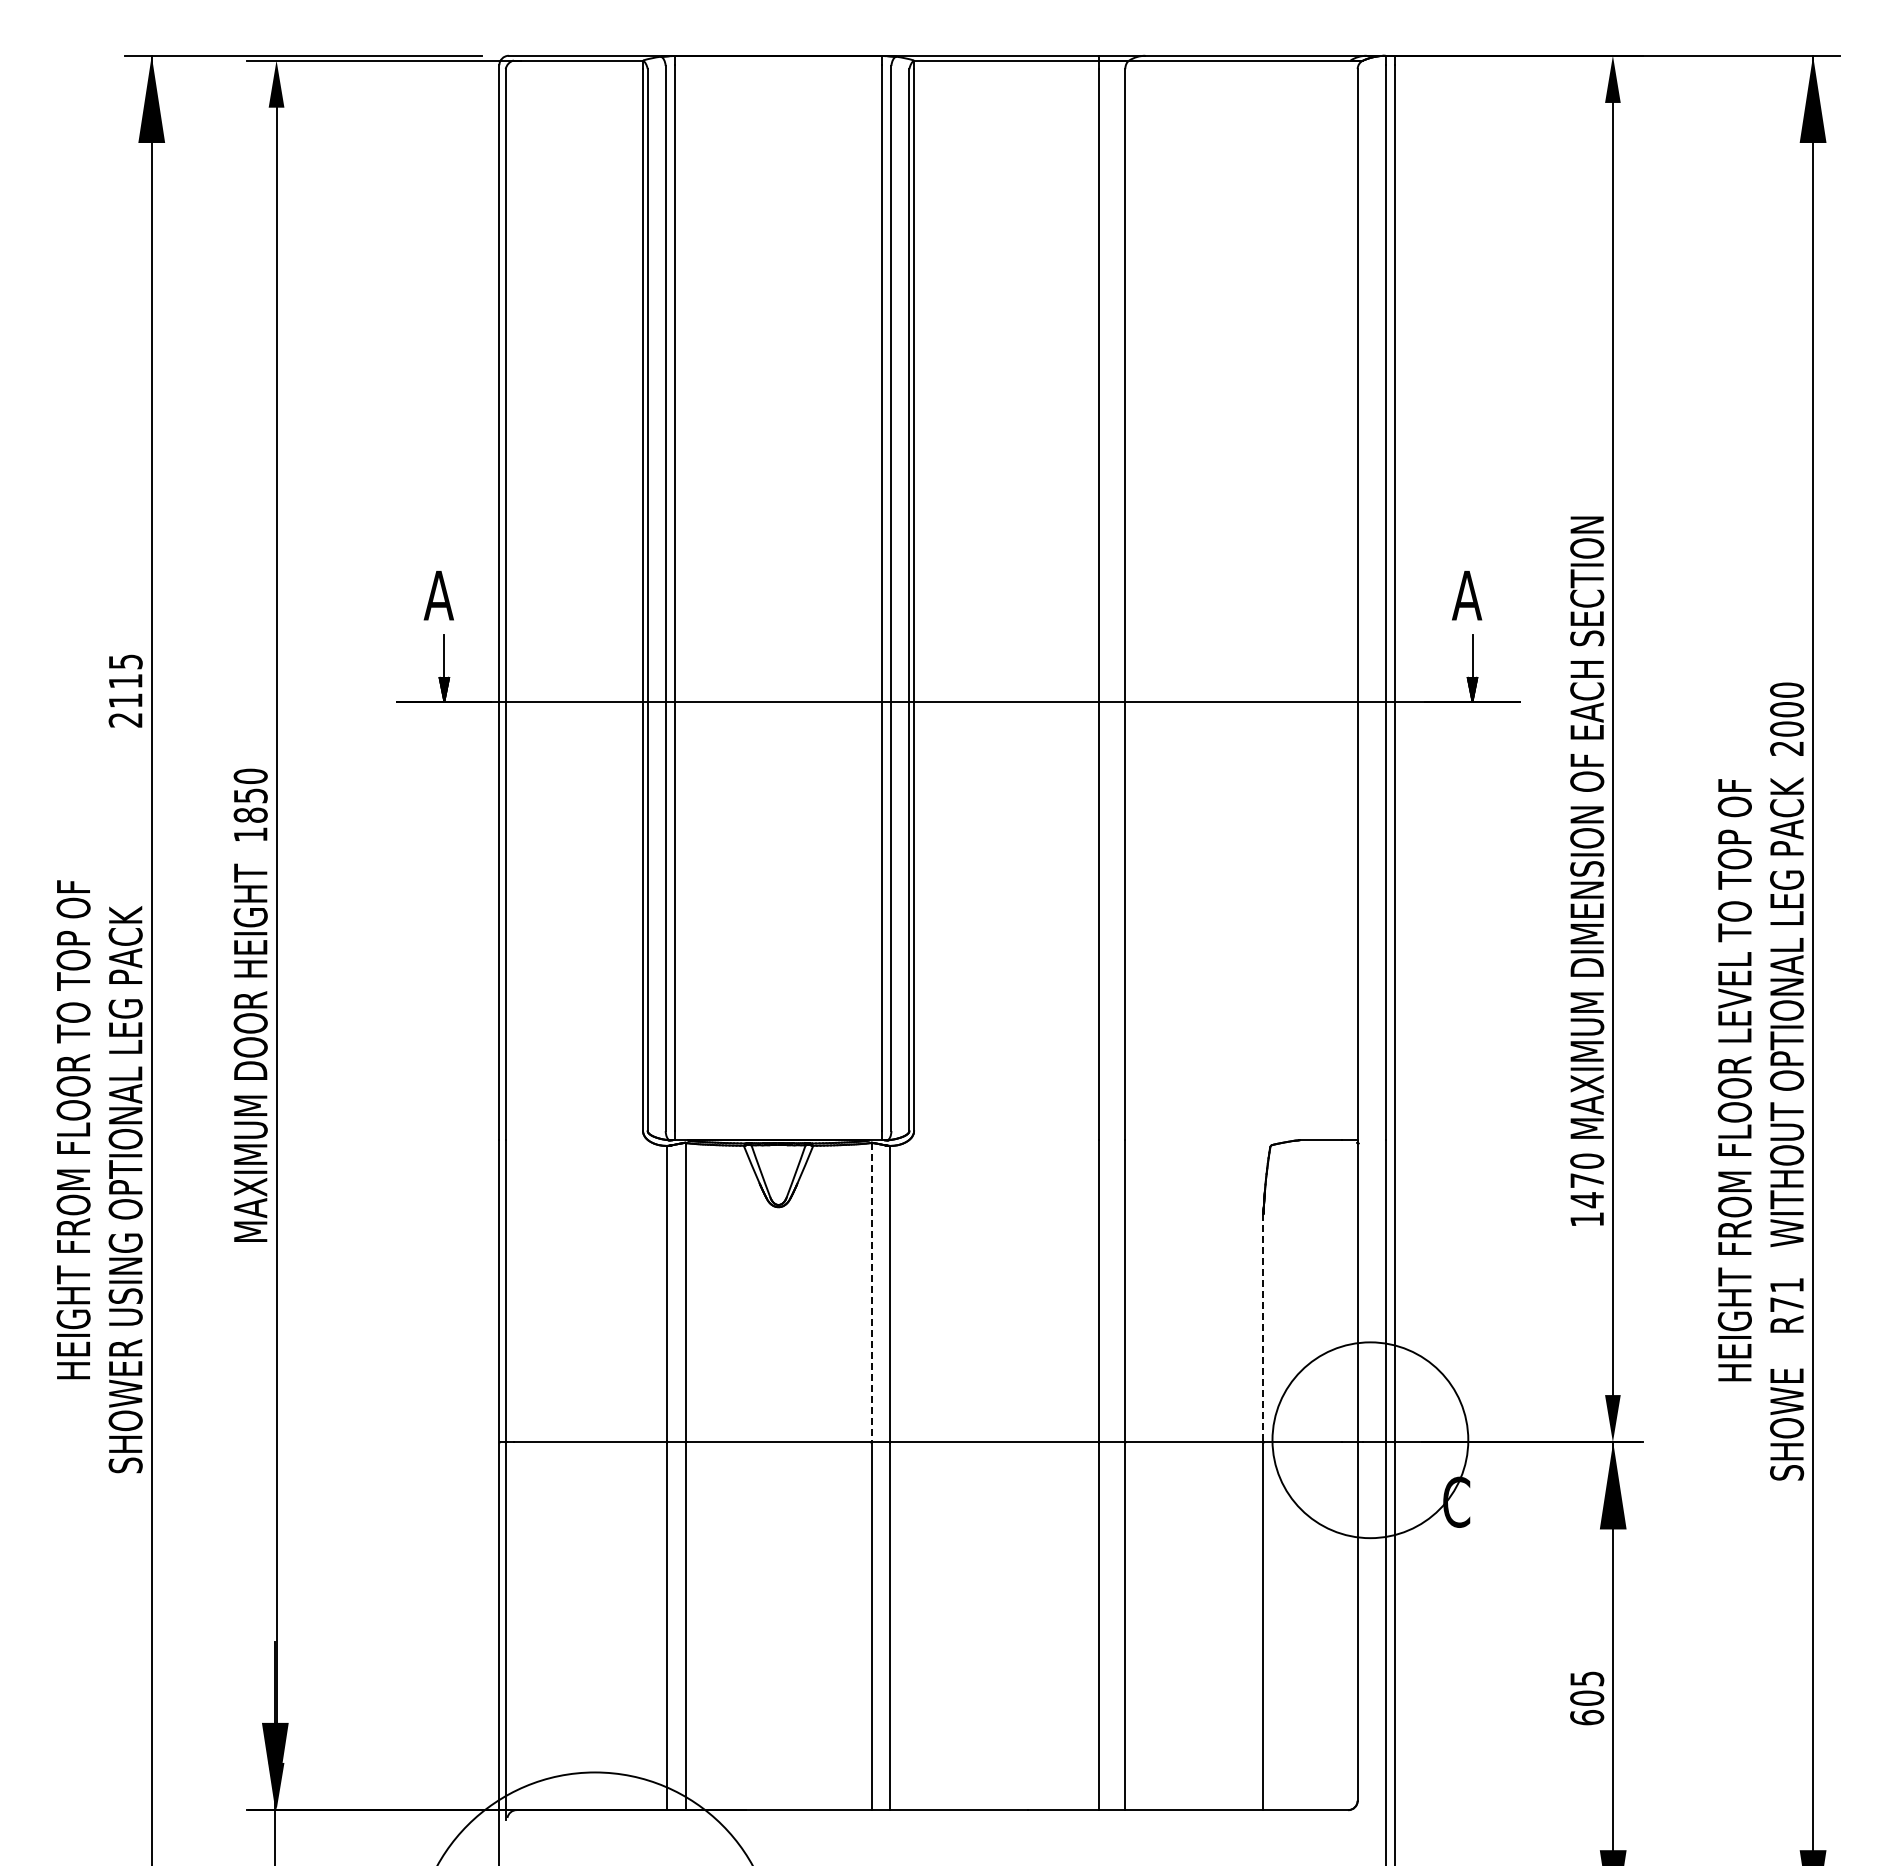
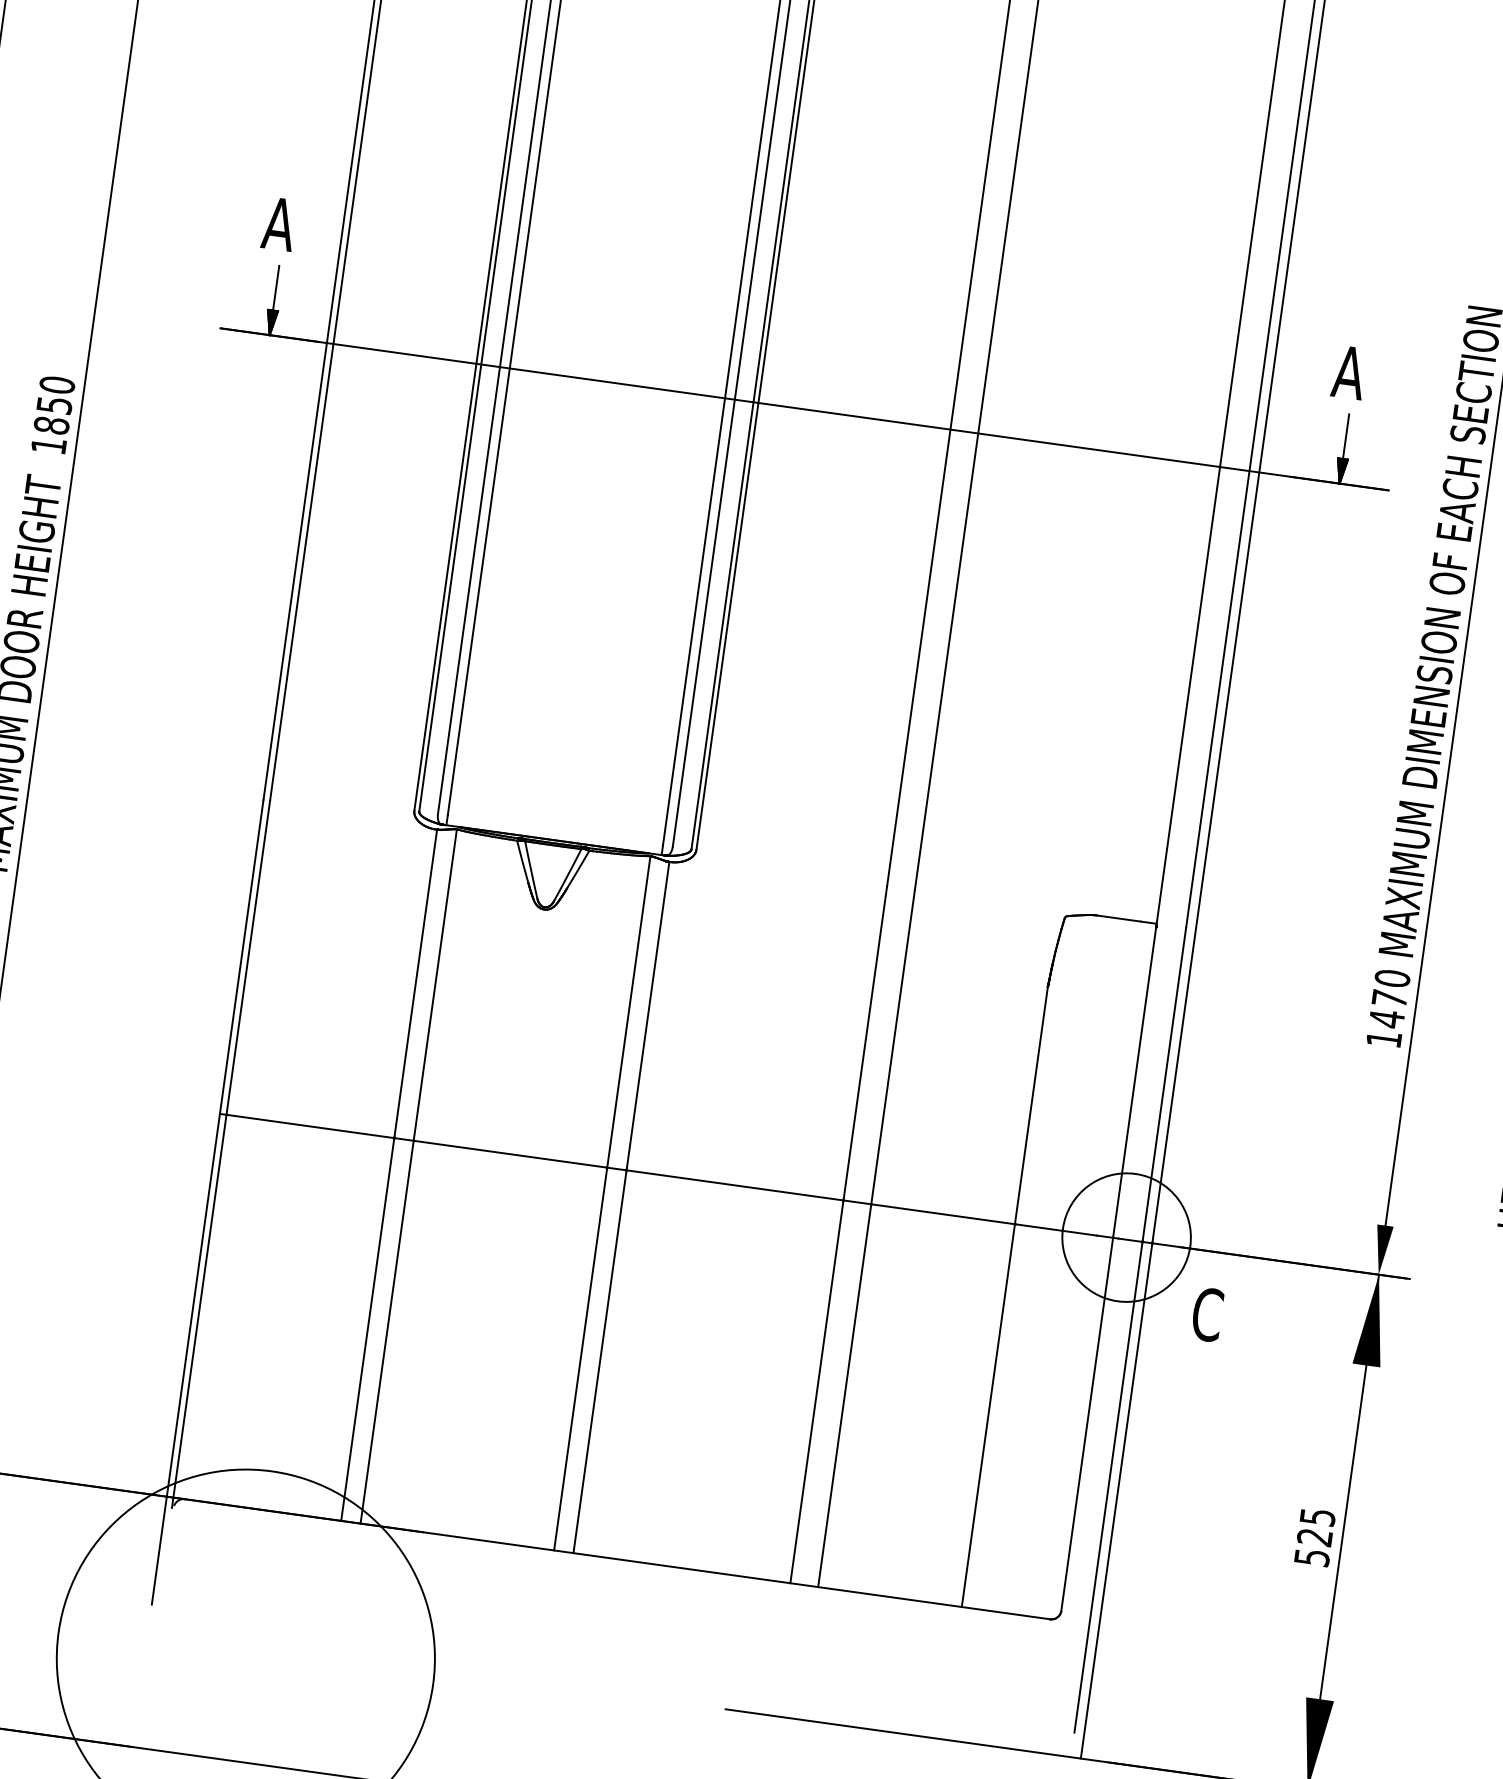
line: (871, 1292) -> (628, 1011), dashed -> solid
line: (1263, 1327) -> (1031, 1104), dashed -> solid
circle: (1370, 1440) -> (1126, 1237), size x0.62
text: (1587, 1707) -> (1313, 1547), 605 -> 525

